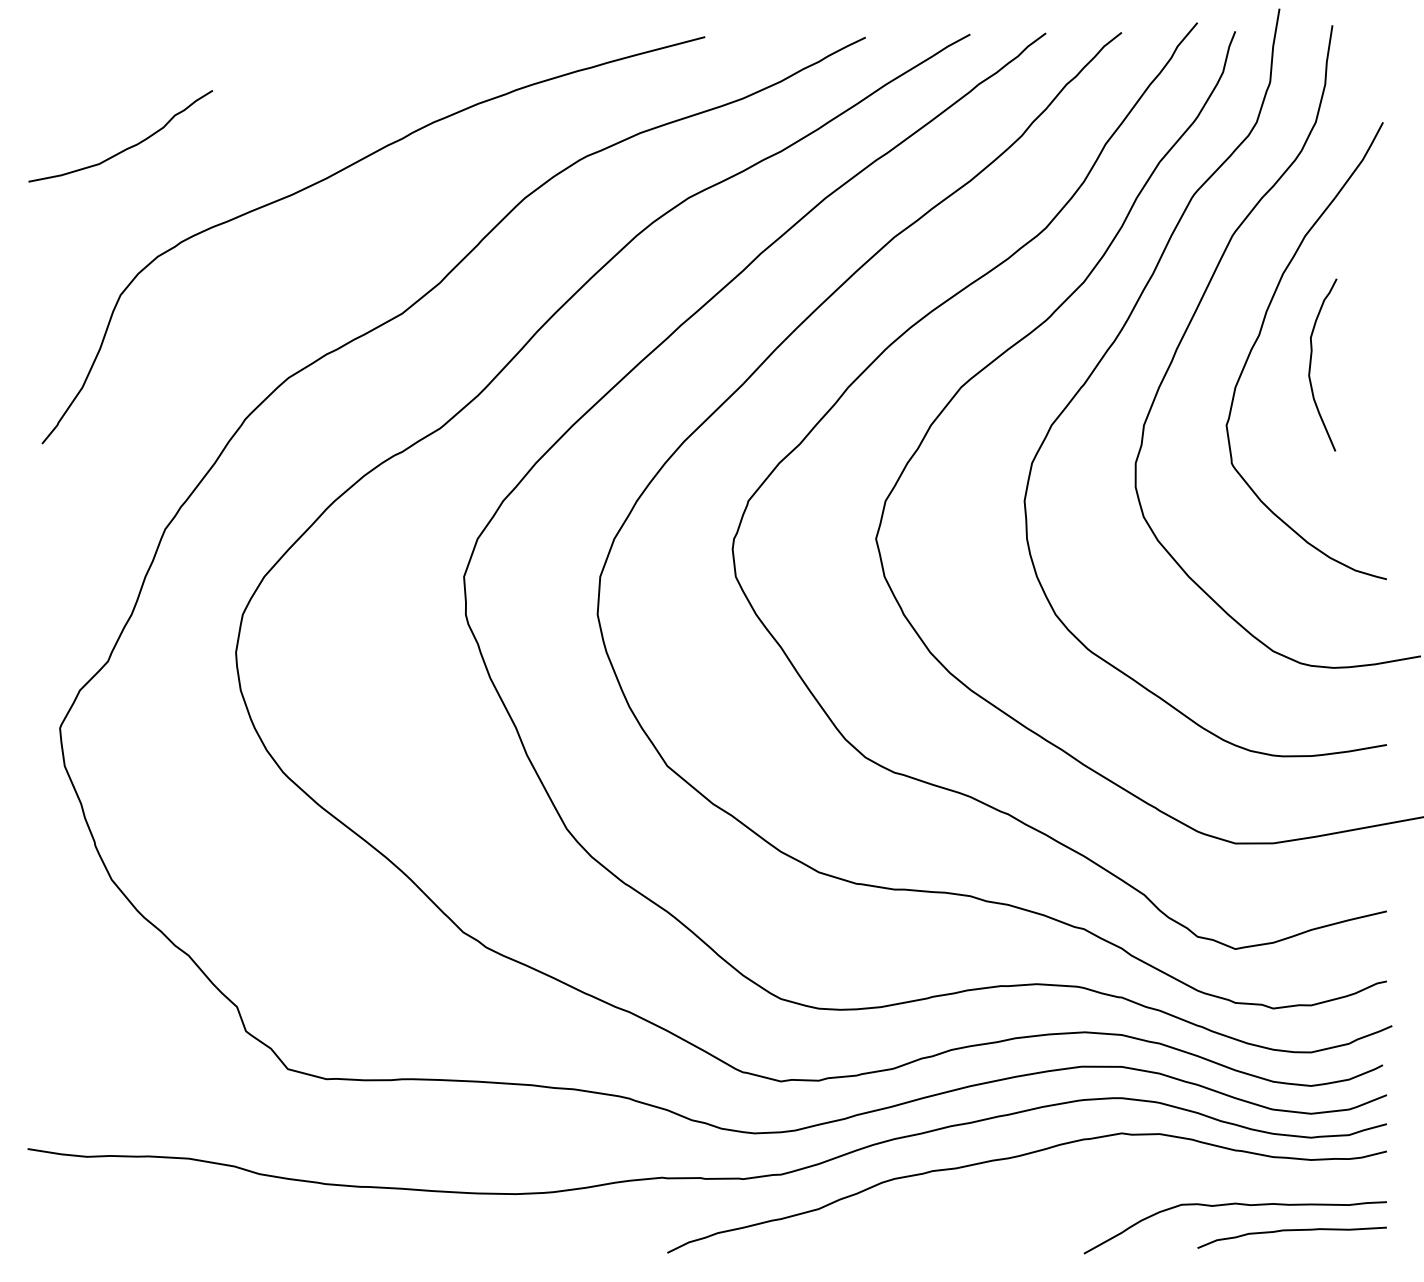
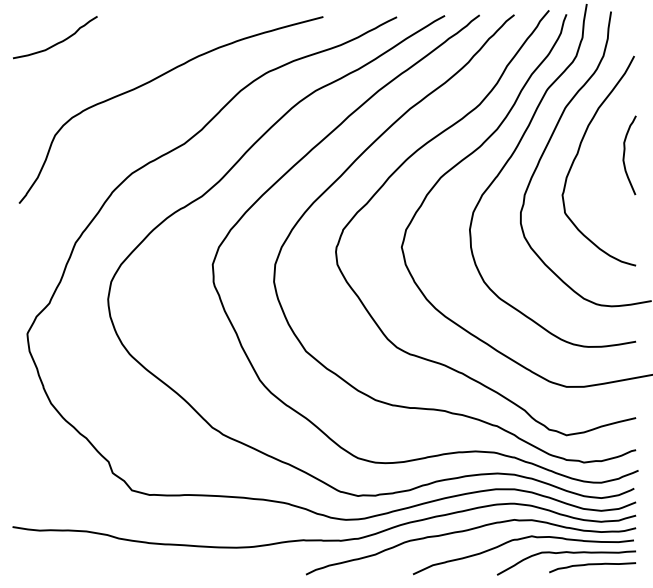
curve: (125, 147) -> (57, 42), moved
curve: (1313, 358) -> (625, 152), moved
curve: (1132, 1178) -> (519, 540), added

